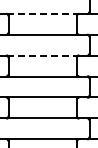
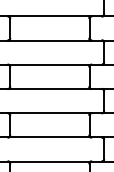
line: (42, 13) -> (49, 15), dashed -> solid
line: (42, 55) -> (49, 64), dashed -> solid

